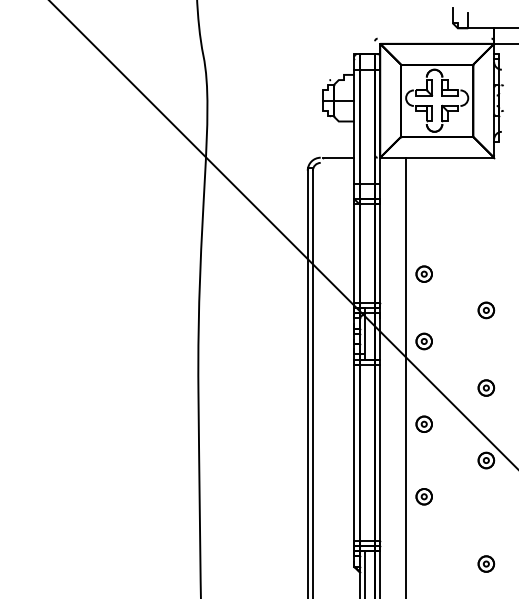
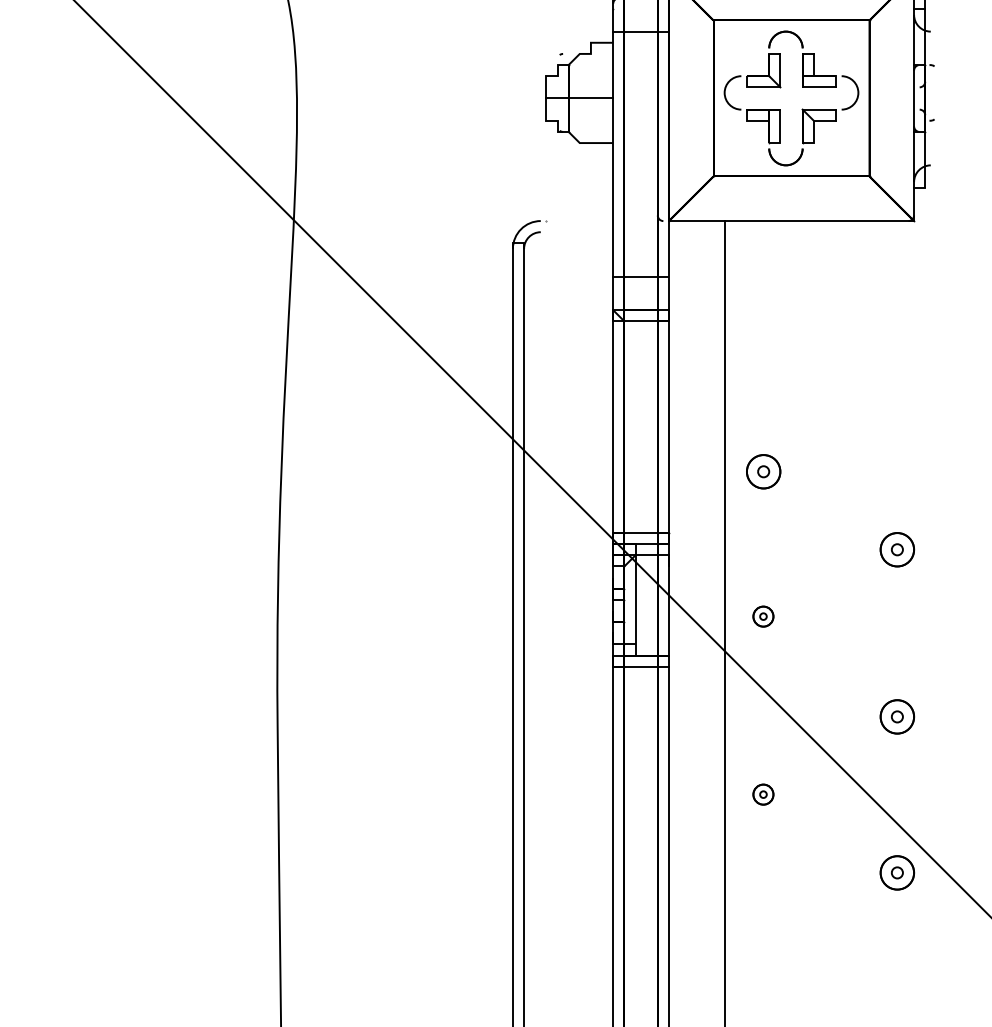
line: (338, 157) -> (579, 220), removed
part: (423, 341) -> (762, 616), size x0.6
part: (423, 423) -> (762, 793), size x0.6
part: (423, 496) -> (762, 950), removed

